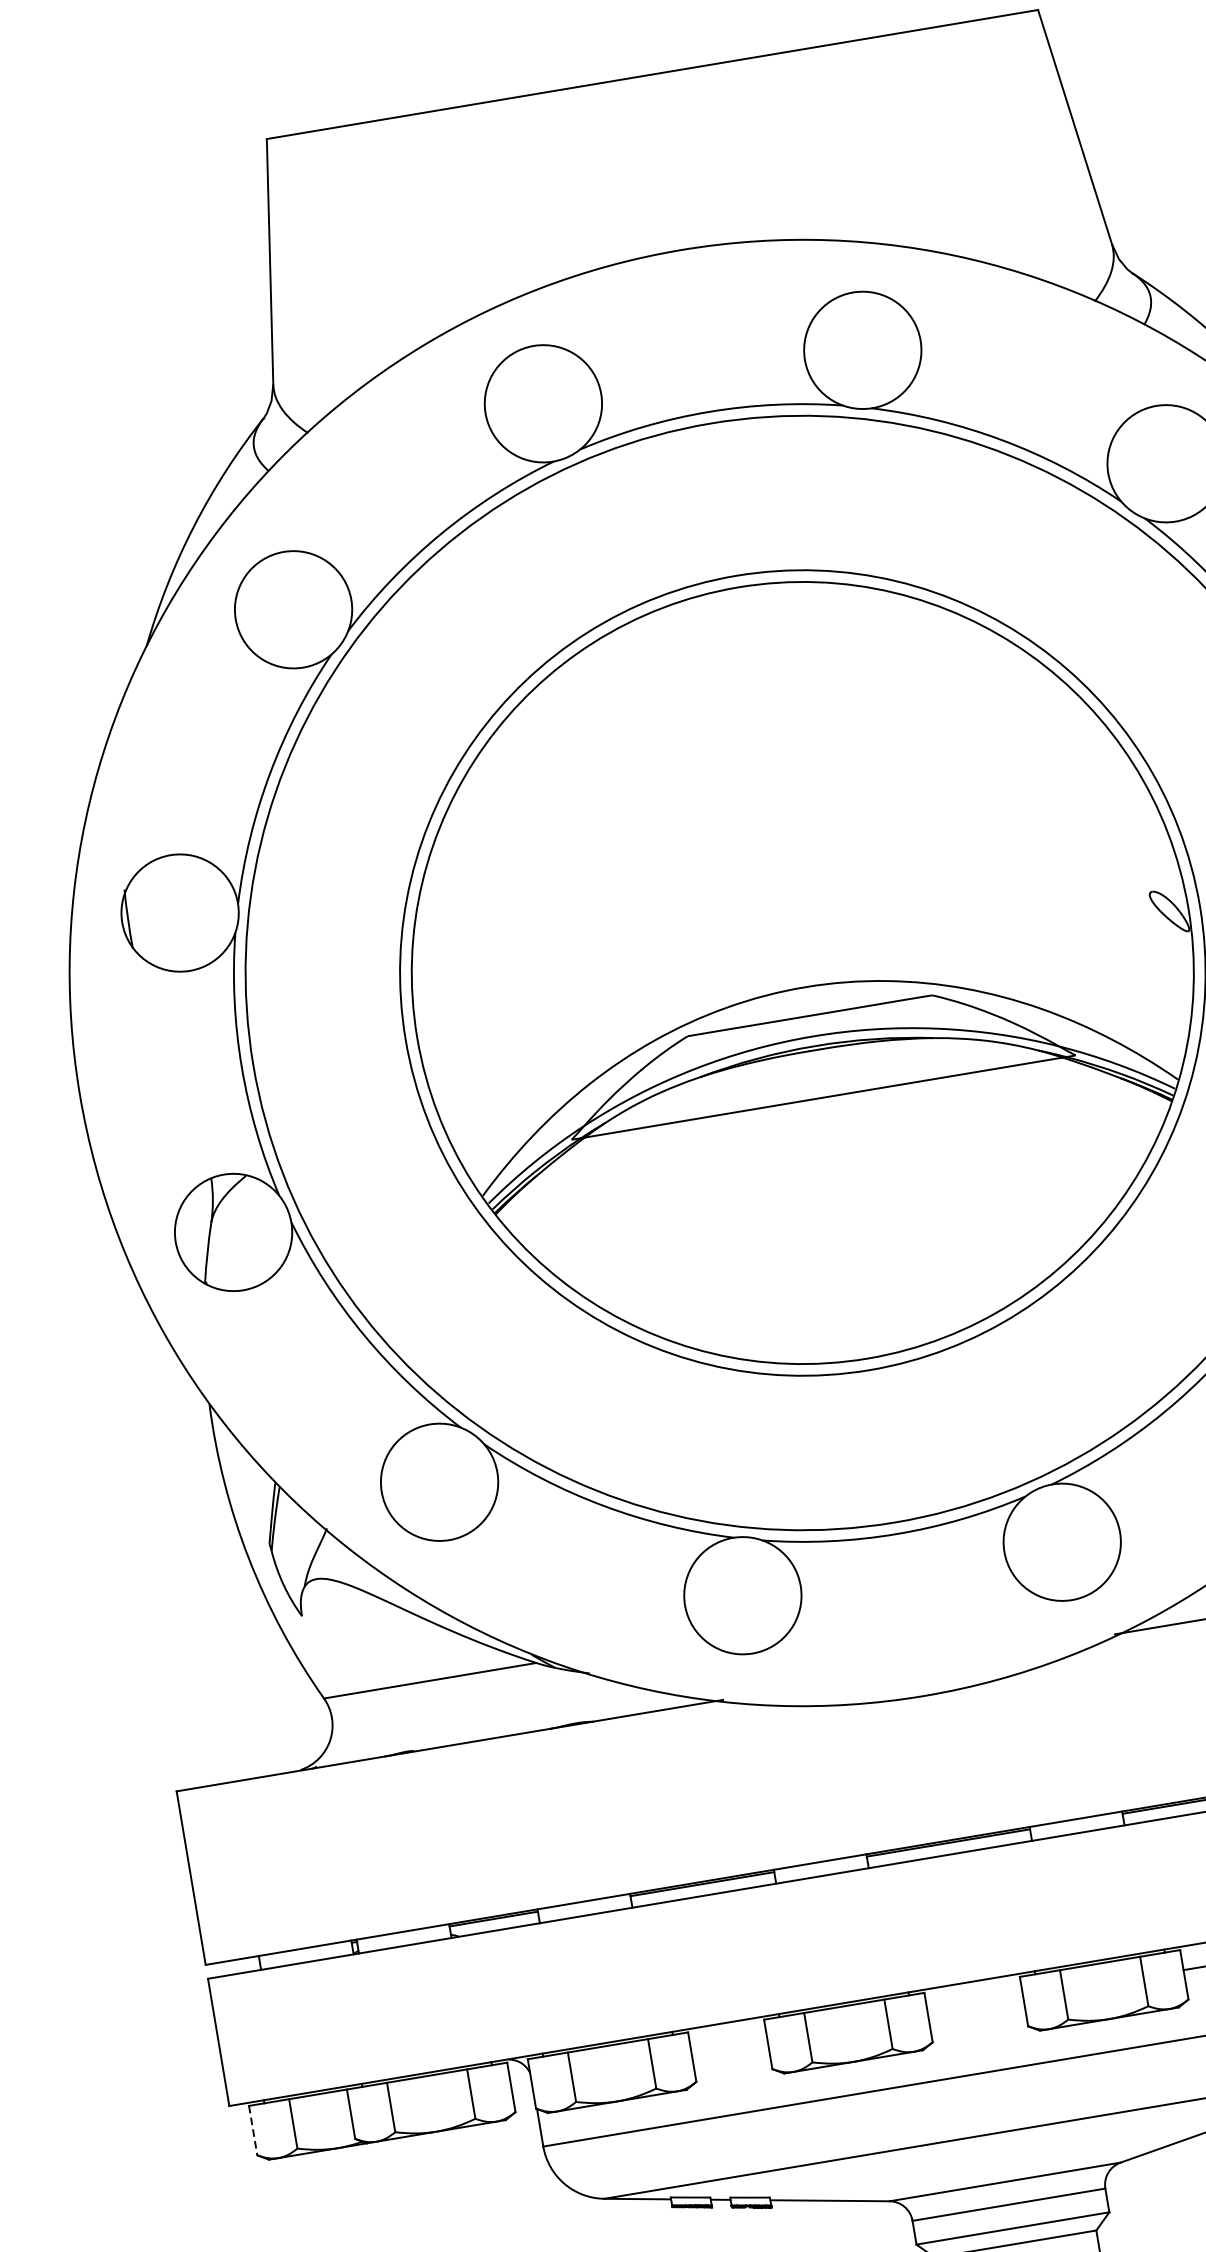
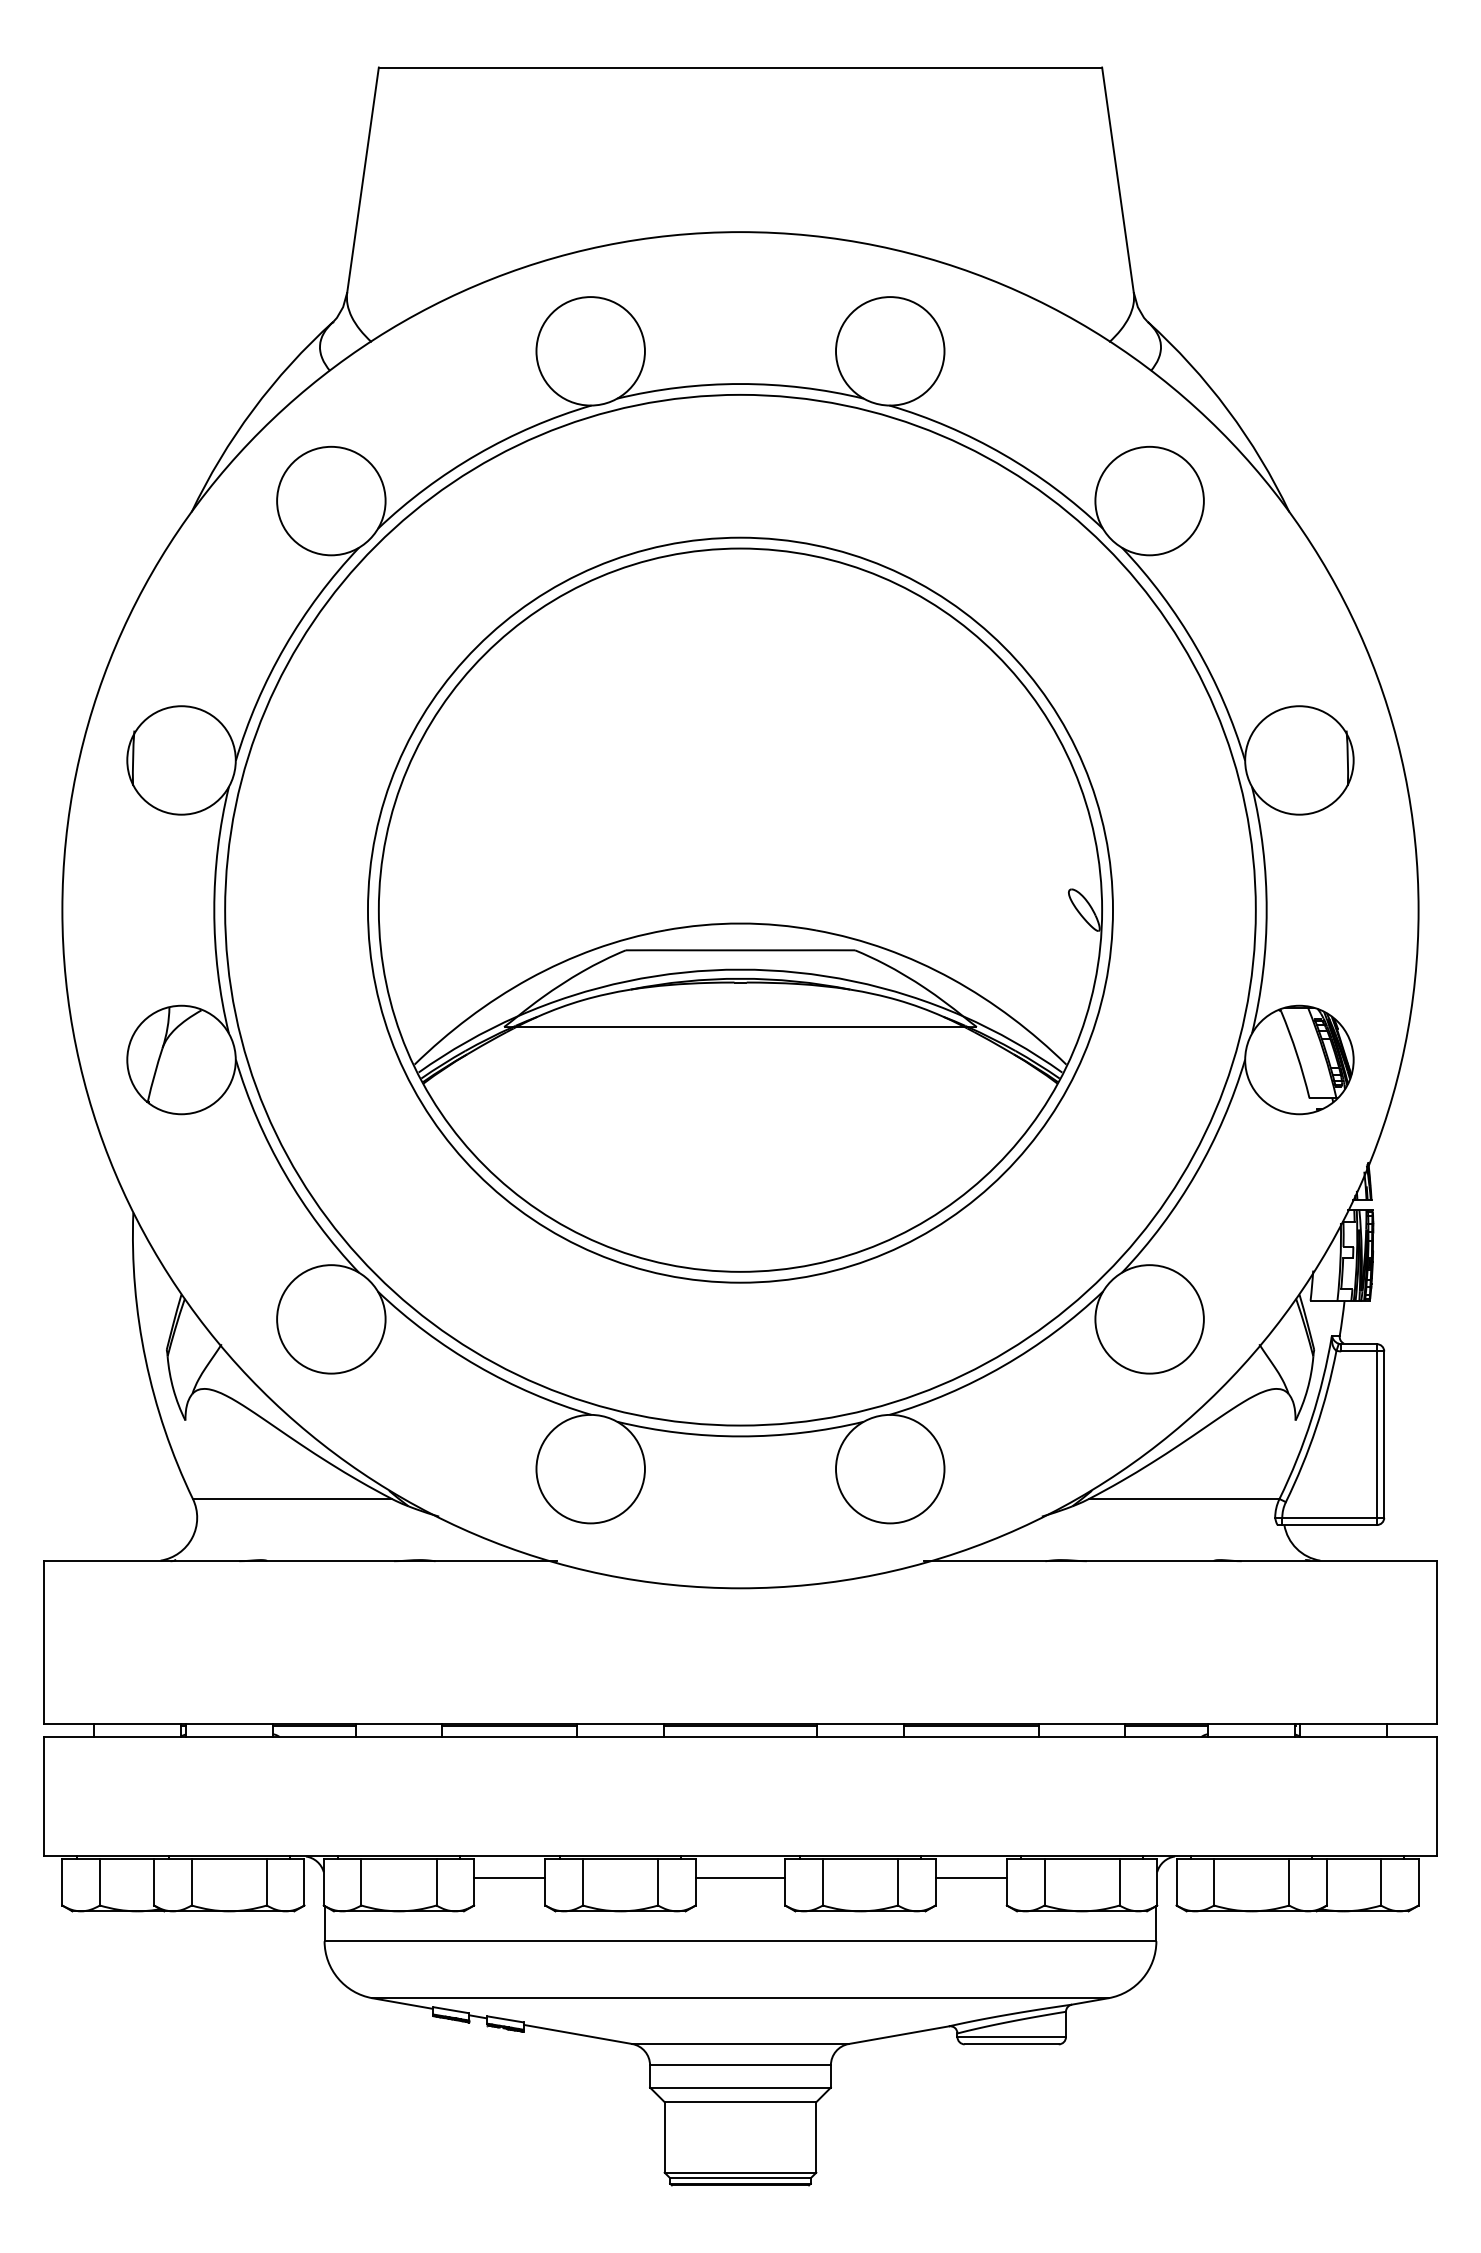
line: (975, 2005) -> (740, 1878), added
line: (729, 2046) -> (509, 1878), added
line: (253, 2130) -> (62, 1882), dashed -> solid

